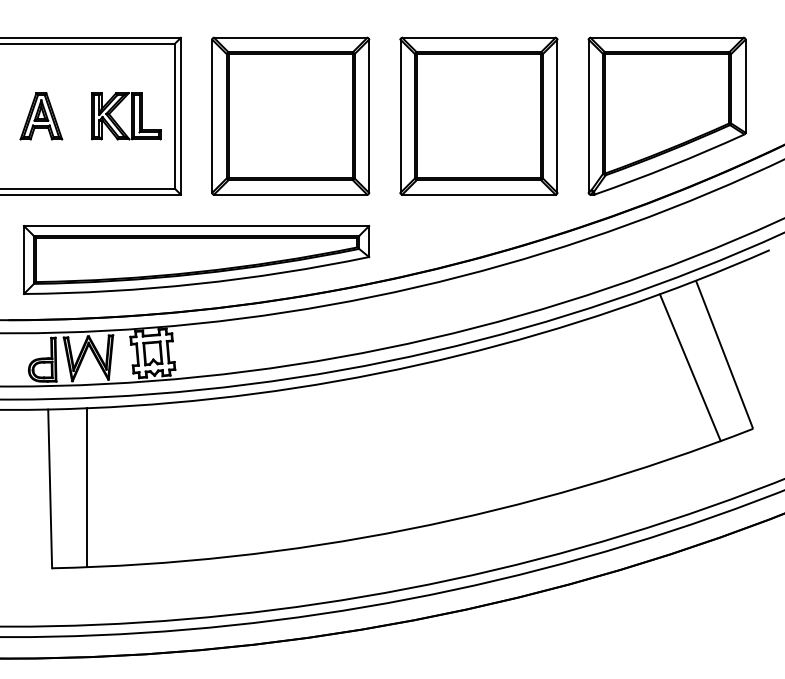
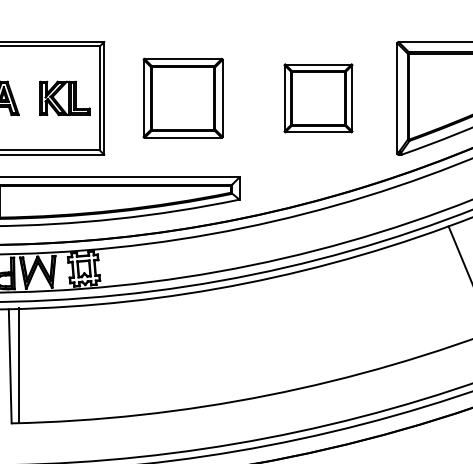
part: (290, 115) -> (183, 97), size x0.7
part: (478, 115) -> (318, 97), size x0.6
line: (86, 487) -> (19, 365), moved

